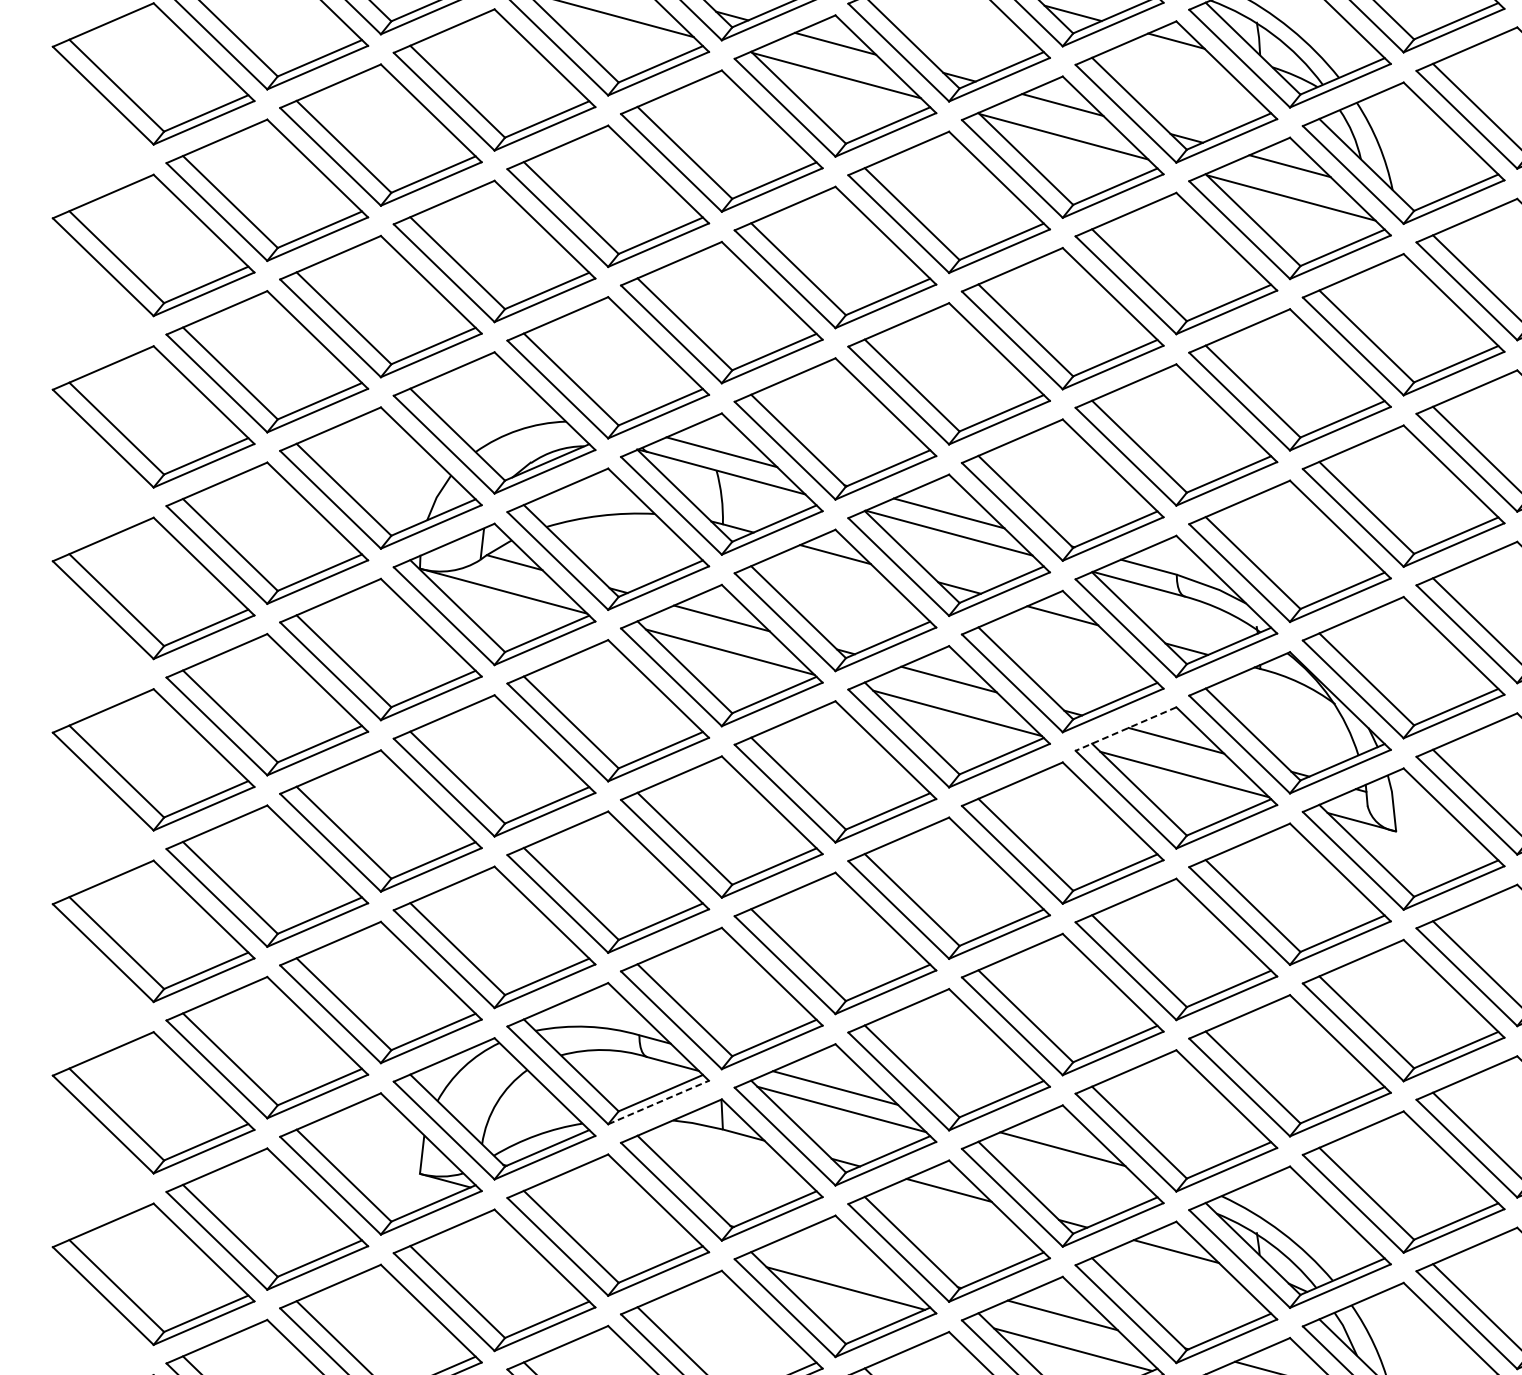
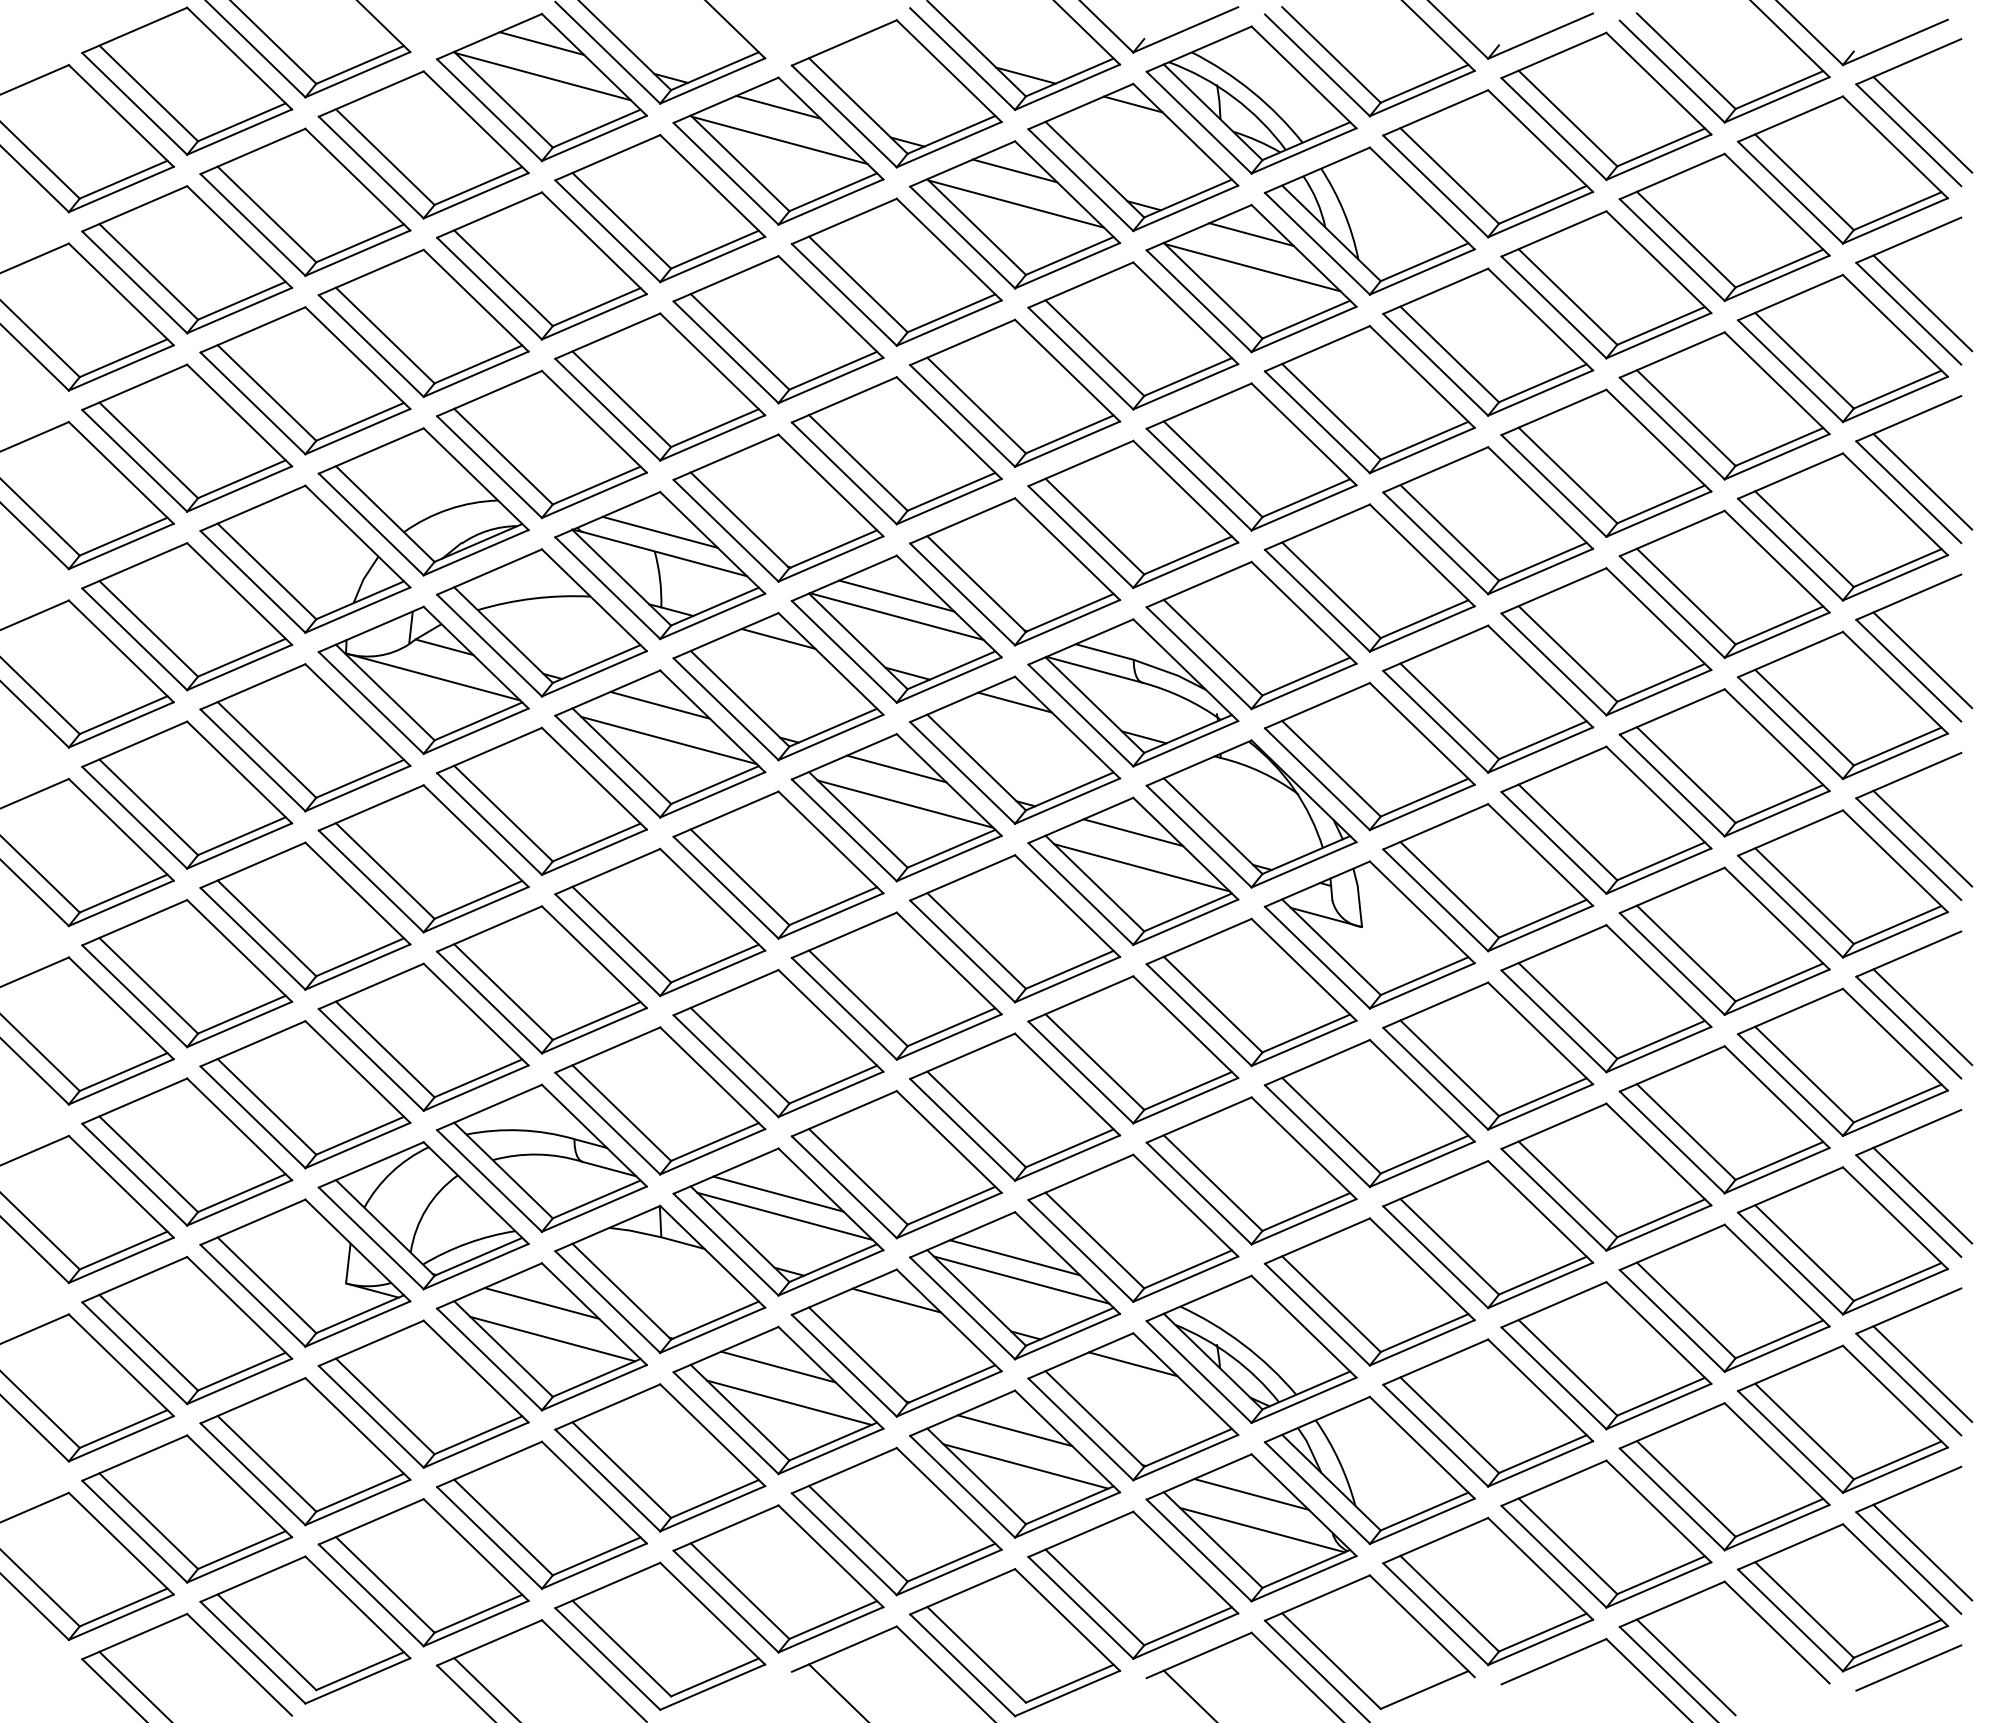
line: (1125, 729) -> (1080, 820), dashed -> solid
line: (658, 1101) -> (594, 1208), dashed -> solid
line: (1068, 1170) -> (1021, 1279), added
line: (607, 1193) -> (541, 1303), added
line: (618, 1226) -> (552, 1338), added
line: (835, 1253) -> (778, 1366), added

